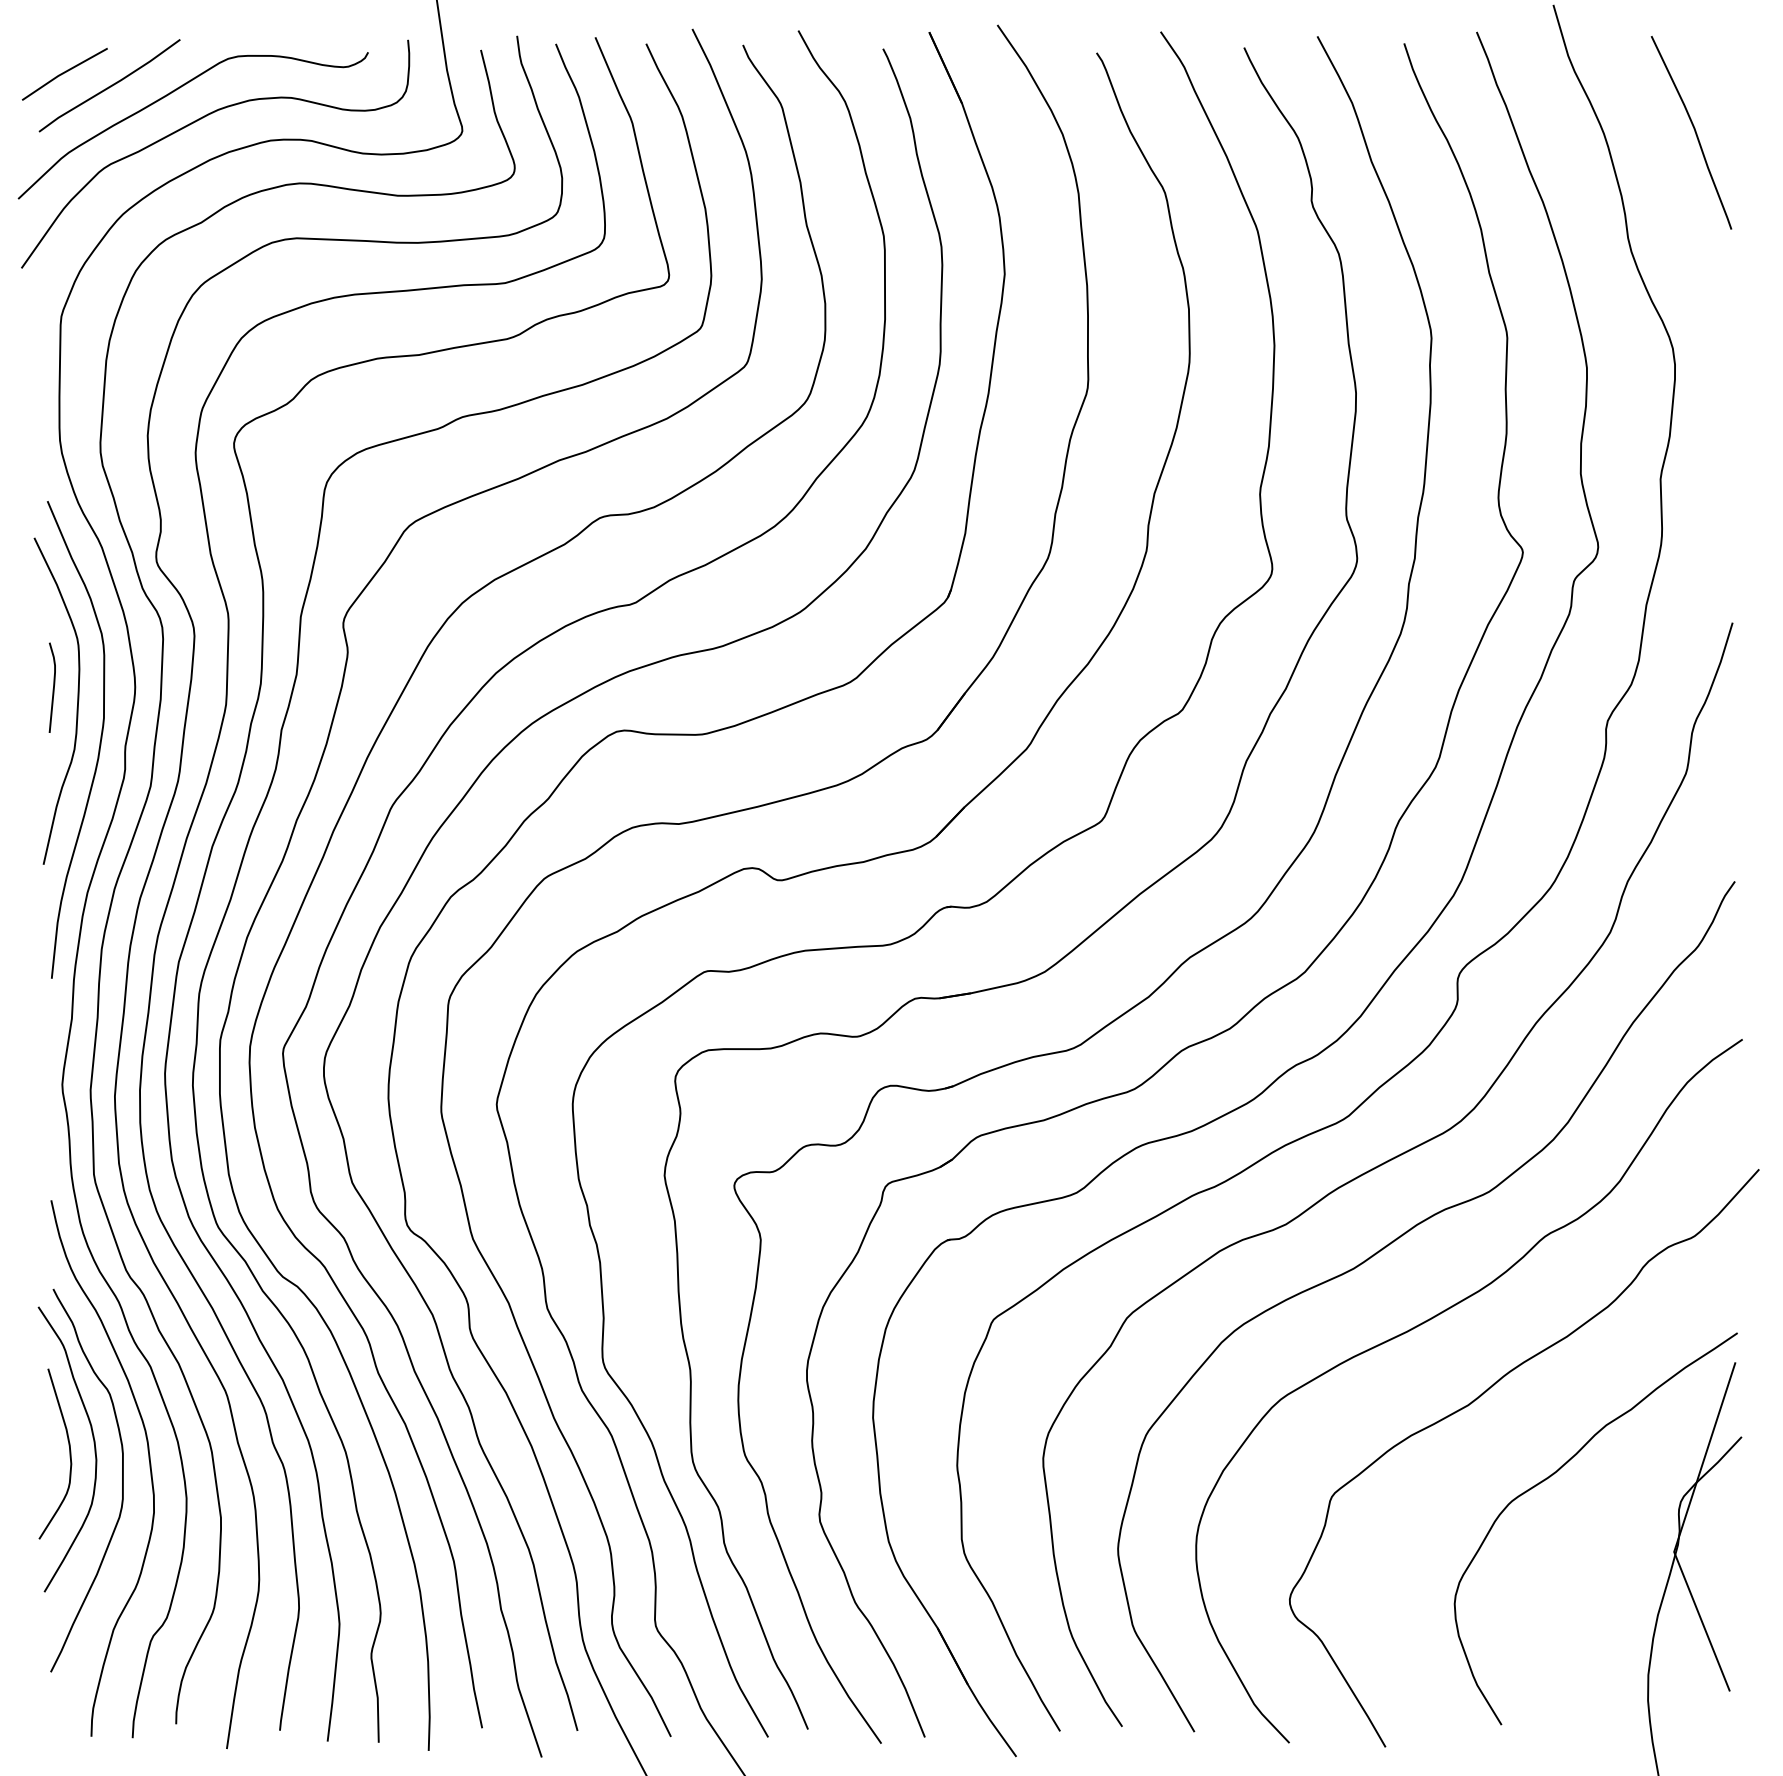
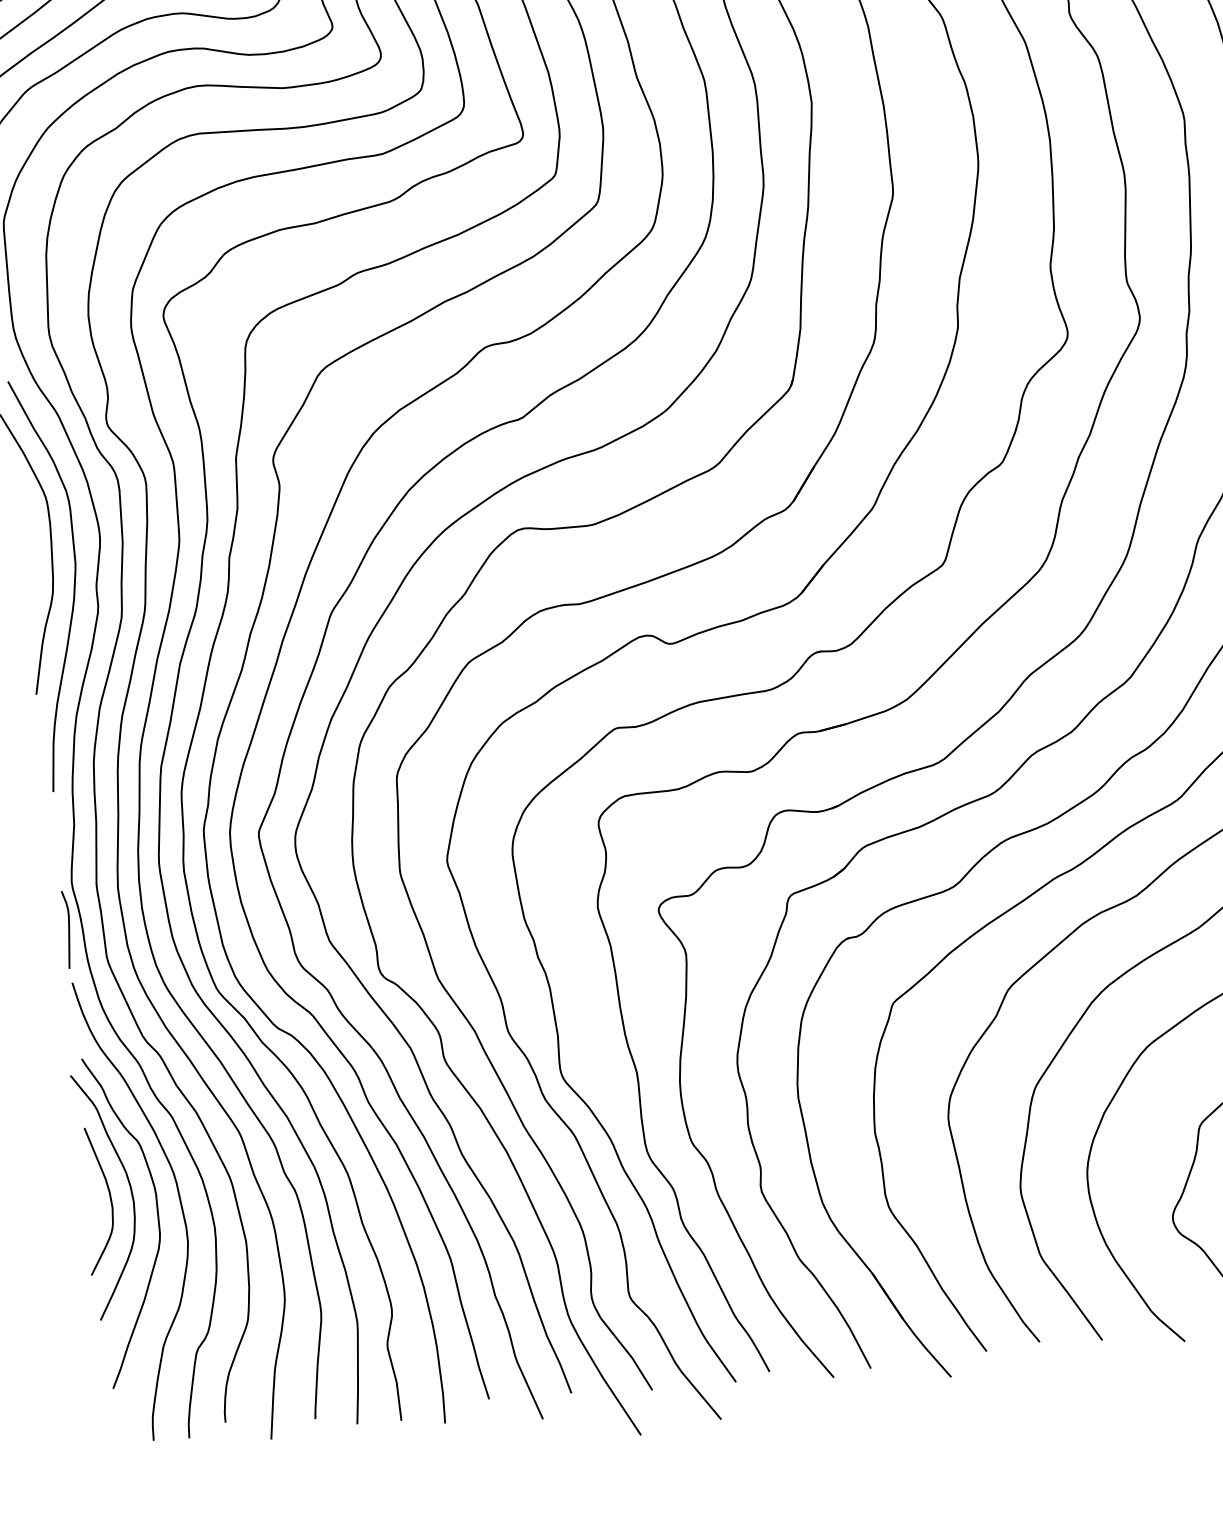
curve: (53, 687) -> (68, 929), moved

